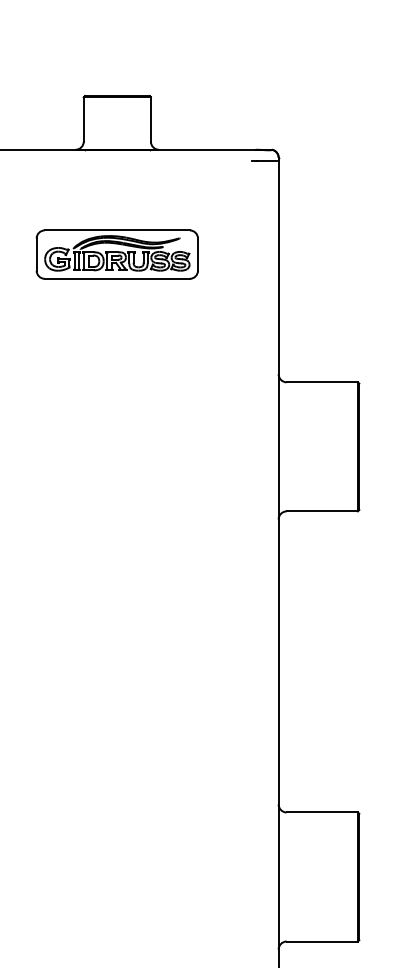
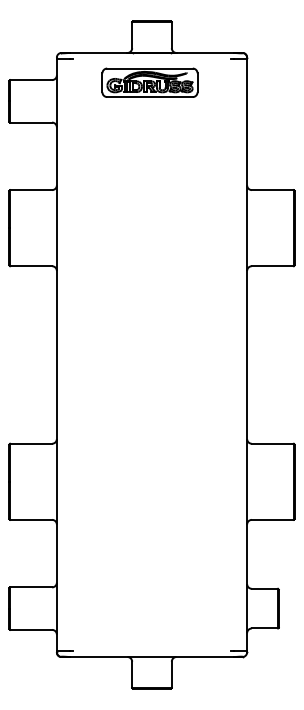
part: (116, 254) -> (149, 82), moved

